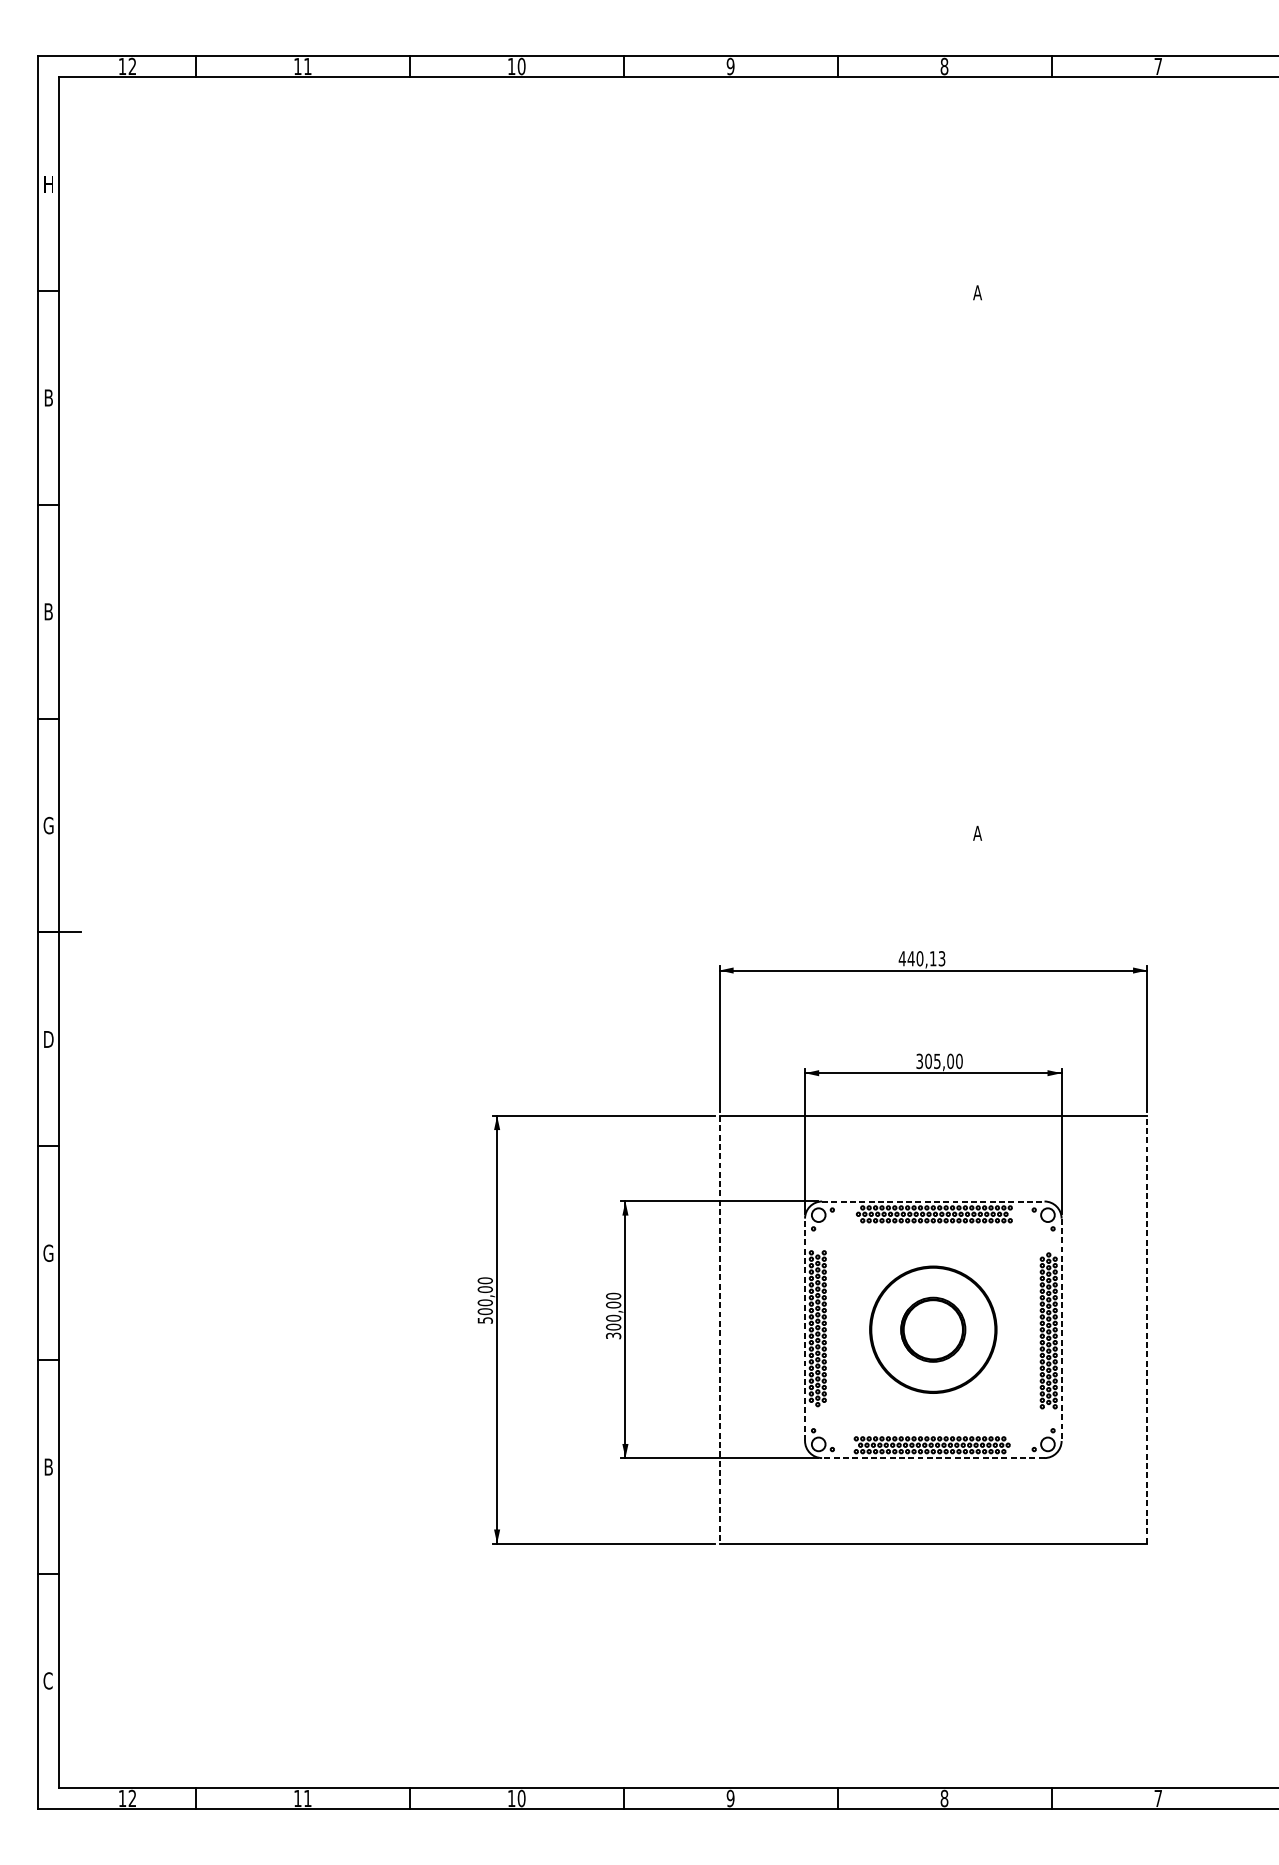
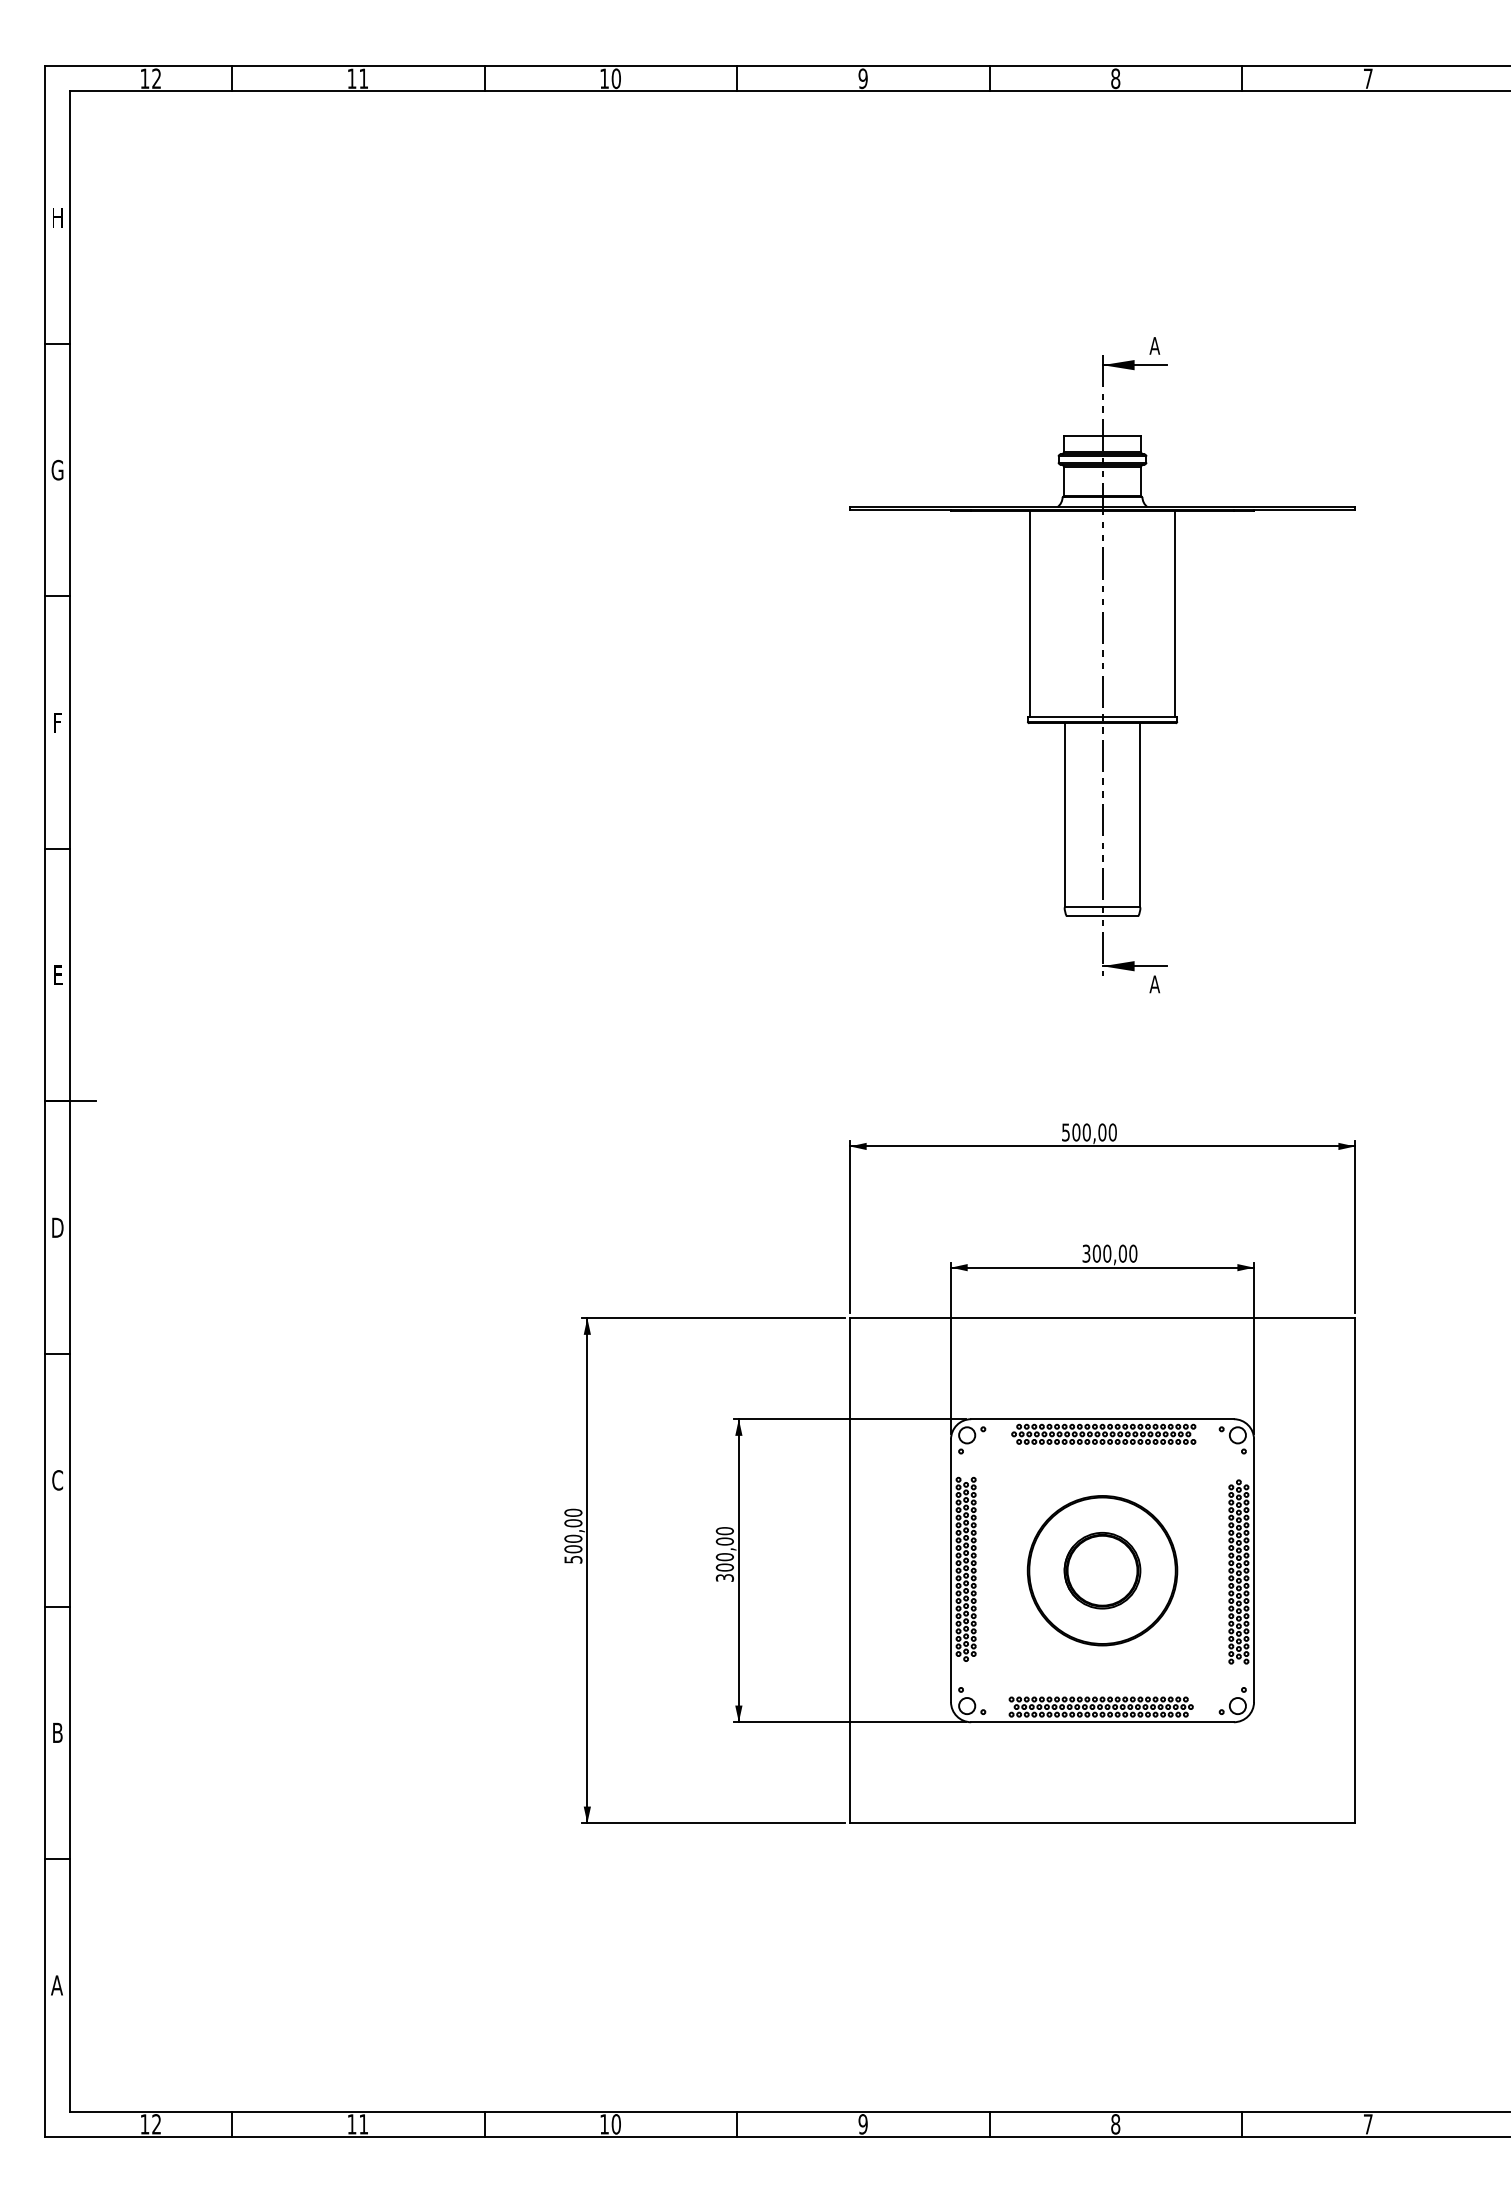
text: (48, 397) -> (57, 469), B -> G
part: (933, 563) -> (1102, 665), added
text: (48, 611) -> (57, 722), B -> F
text: (48, 825) -> (57, 975), G -> E
text: (921, 958) -> (1088, 1132), 440,13 -> 500,00
text: (937, 1061) -> (1107, 1253), 305,00 -> 300,00
line: (934, 1201) -> (1103, 1419), dashed -> solid
text: (48, 1253) -> (57, 1480), G -> C
line: (719, 1329) -> (849, 1570), dashed -> solid
line: (805, 1329) -> (951, 1570), dashed -> solid
line: (1147, 1329) -> (1355, 1570), dashed -> solid
line: (1062, 1330) -> (1254, 1571), dashed -> solid
line: (933, 1458) -> (1102, 1722), dashed -> solid
text: (47, 1680) -> (56, 1985), C -> A

